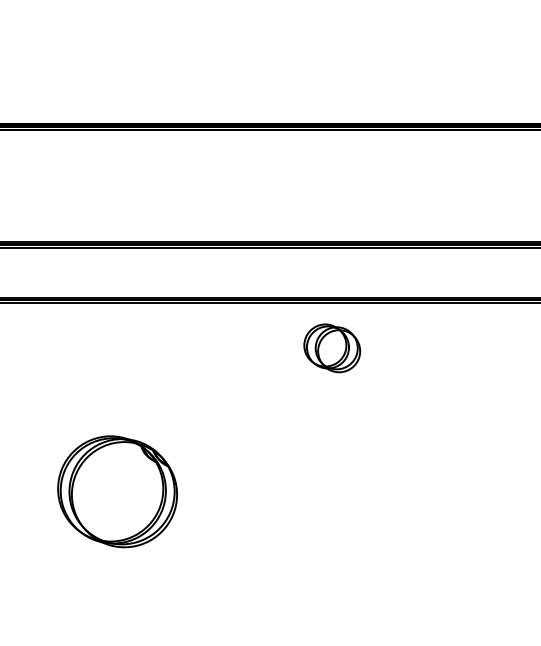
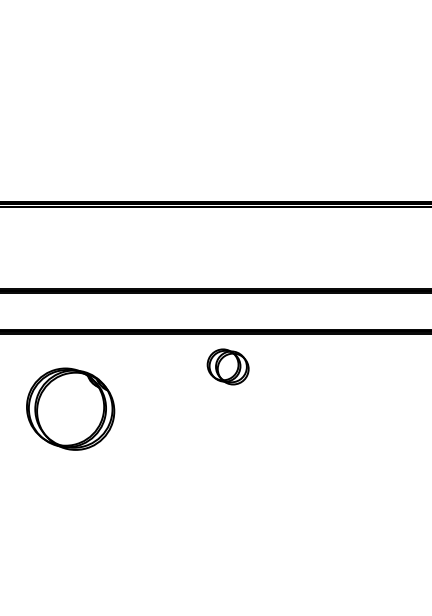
part: (117, 490) -> (70, 408), moved

